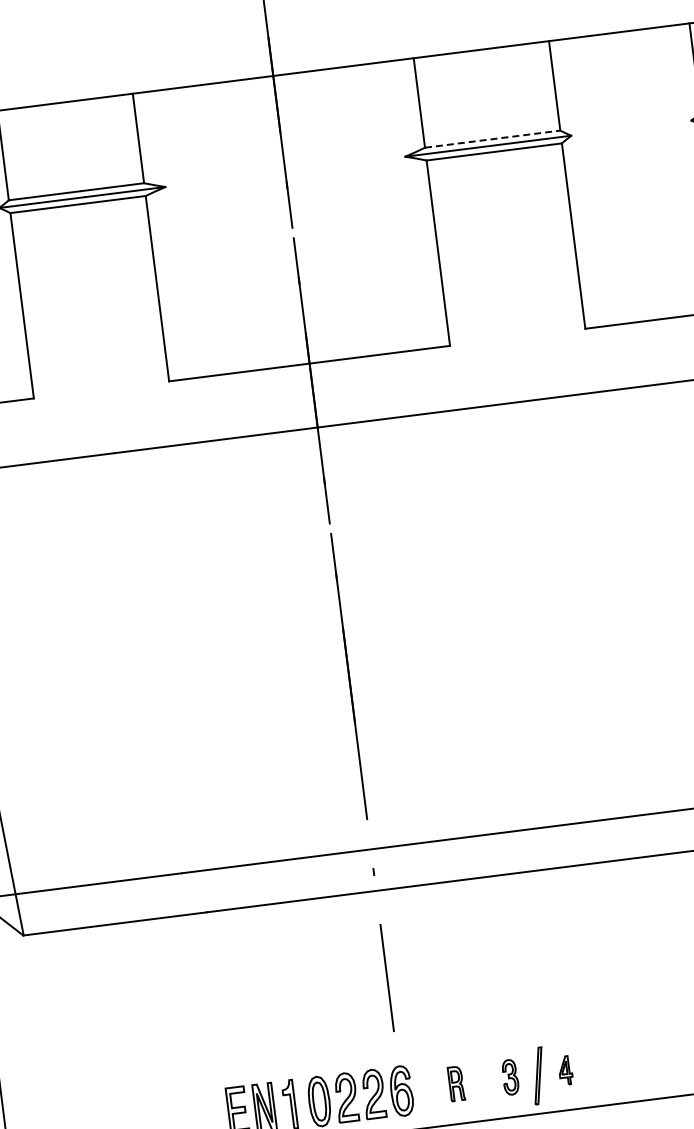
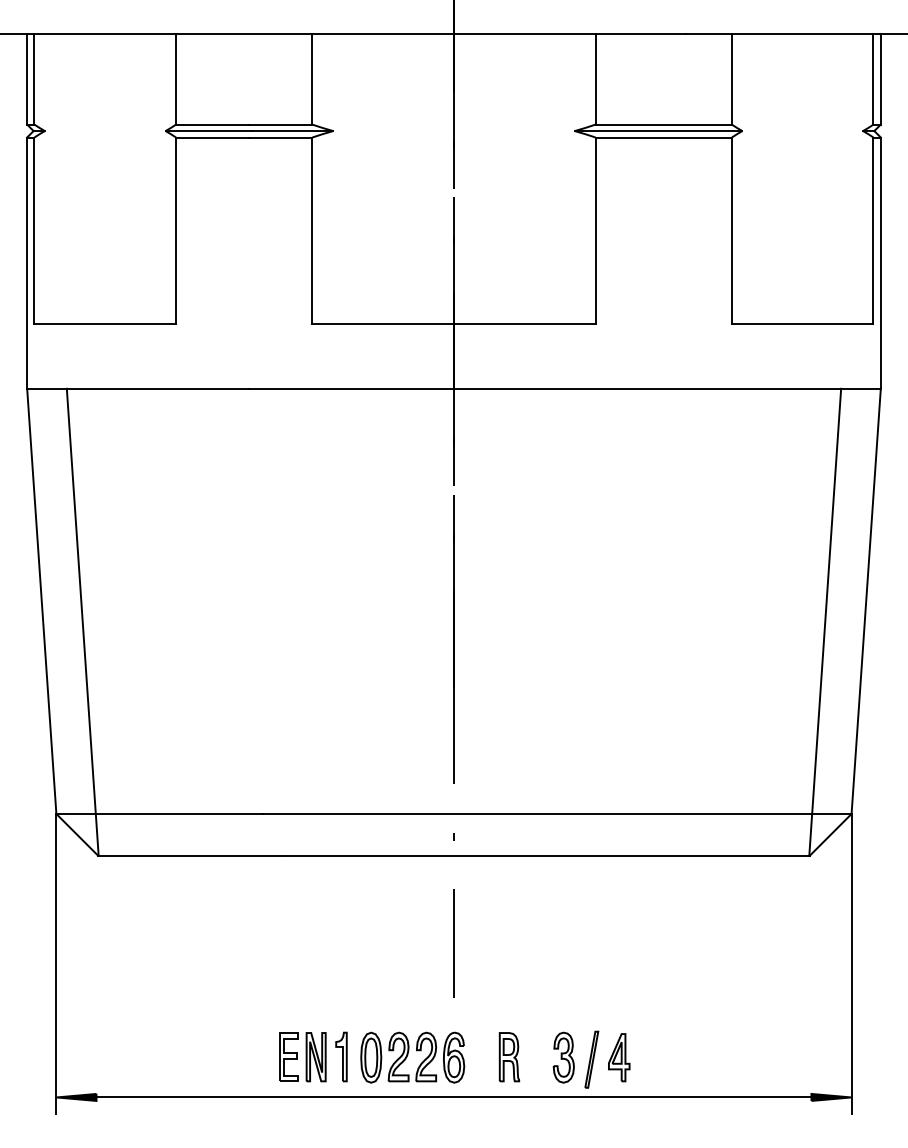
line: (493, 138) -> (664, 124), dashed -> solid
part: (565, 1070) -> (619, 1057), size x1.67
part: (510, 1077) -> (563, 1057), size x1.43
part: (456, 1084) -> (509, 1057), size x1.43

